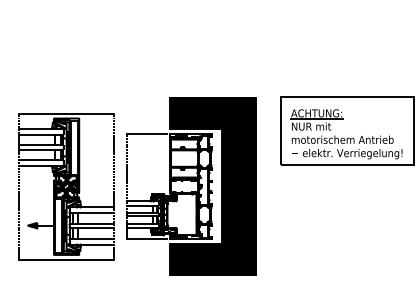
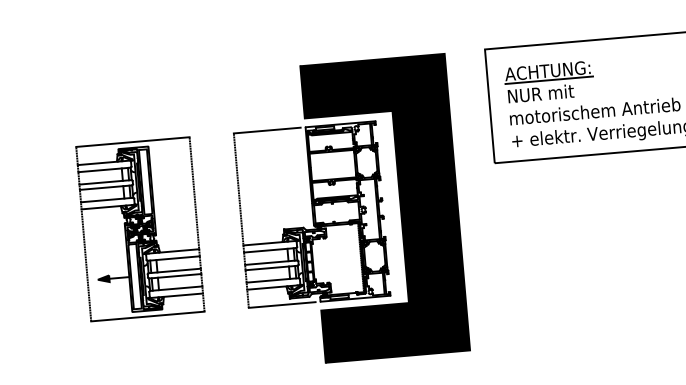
part: (66, 186) -> (140, 229), size x0.71

